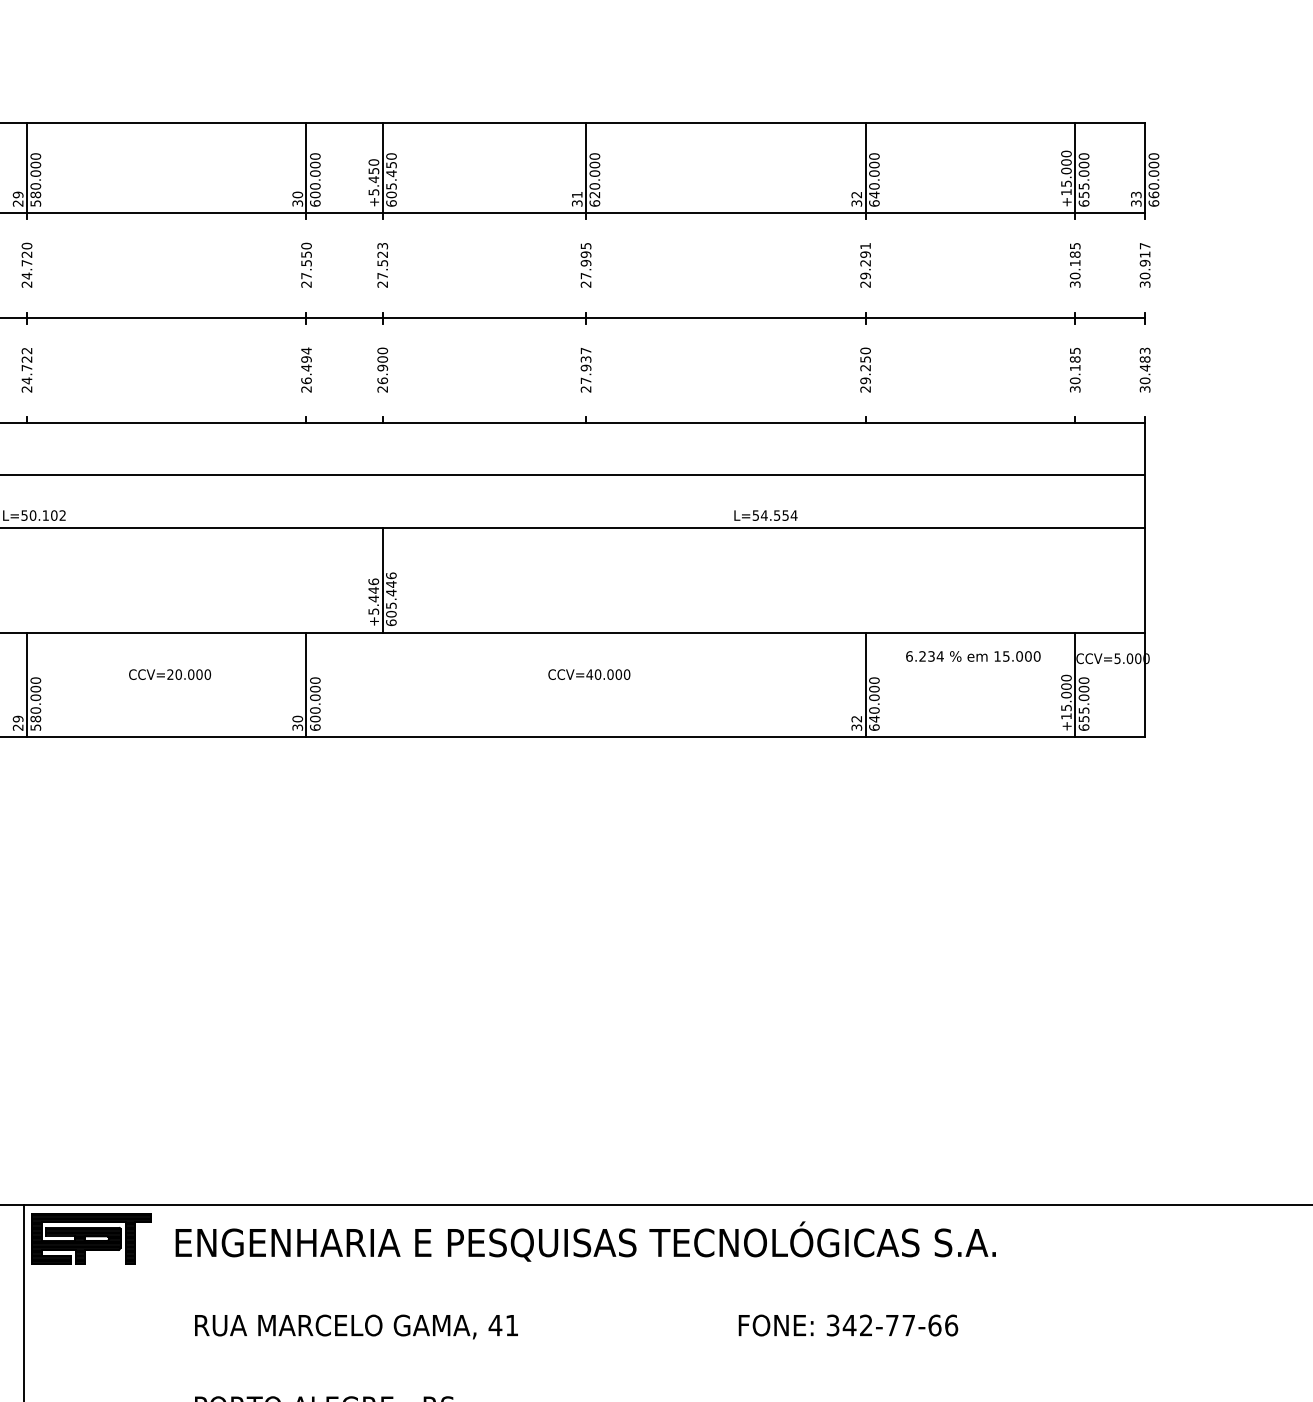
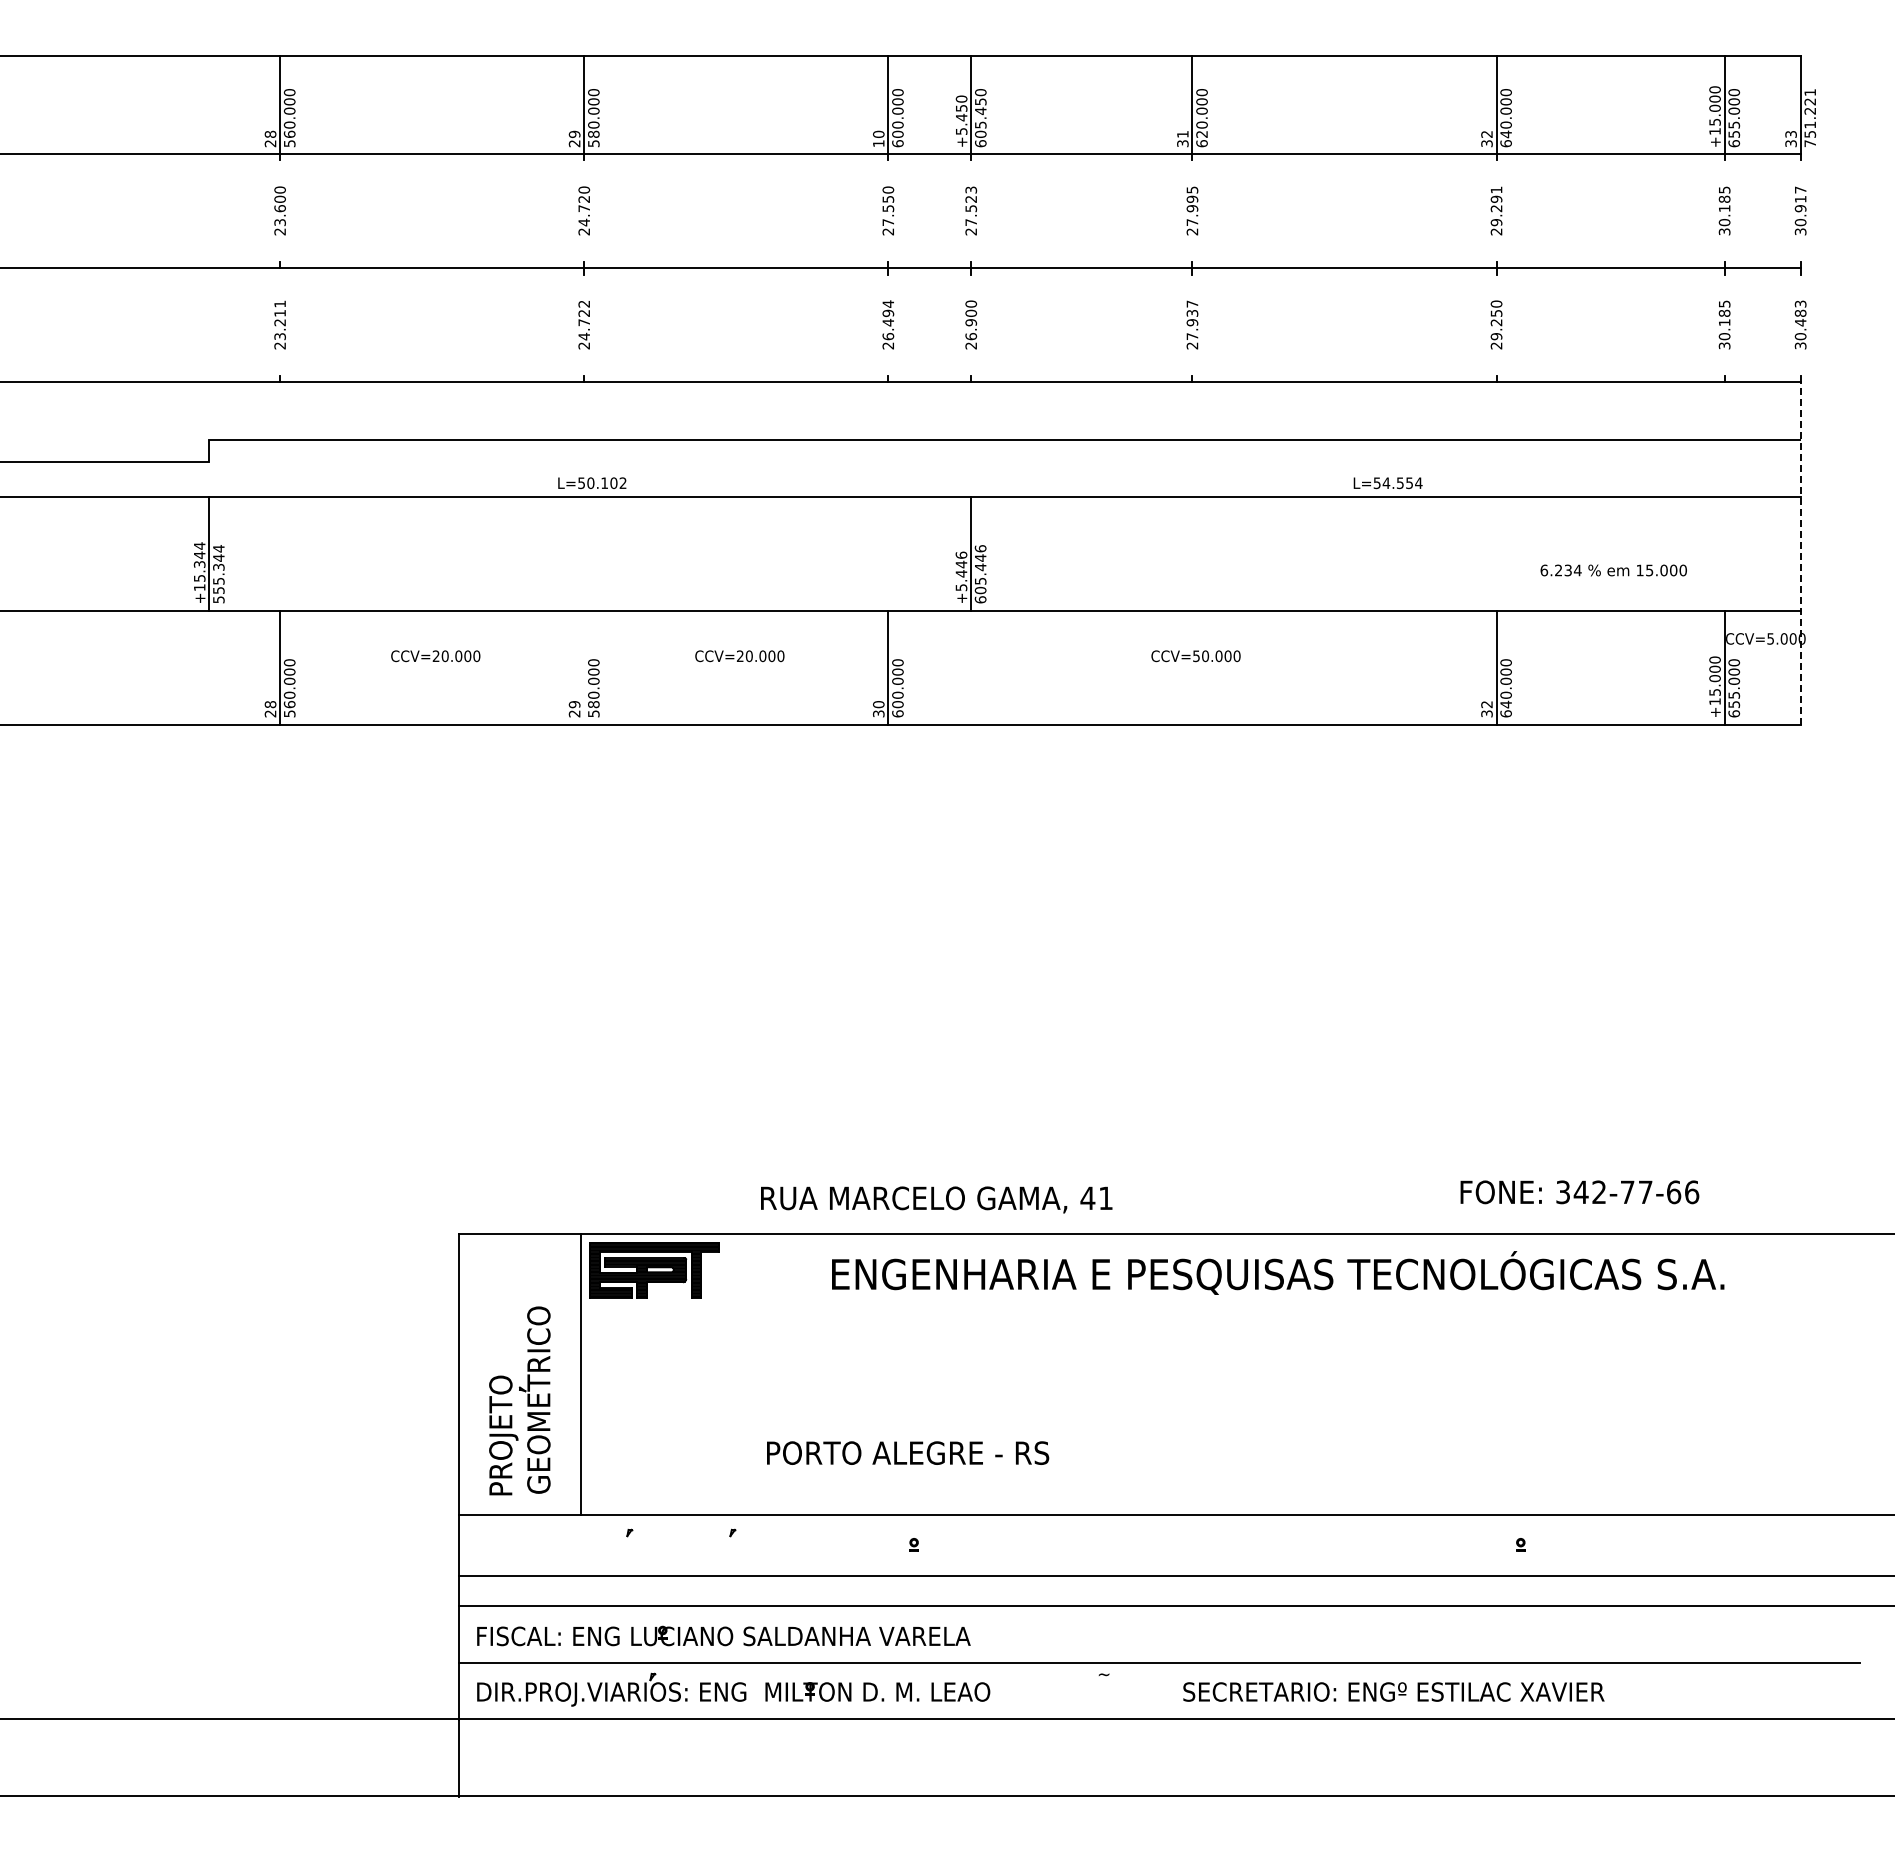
text: (1154, 180) -> (1810, 118), 660.000 -> 751.221
text: (297, 203) -> (878, 143), 30 -> 10
line: (1144, 580) -> (1800, 553), solid -> dashed
text: (973, 656) -> (1613, 570), moved
text: (589, 674) -> (1196, 656), CCV=40.000 -> CCV=50.000
line: (27, 684) -> (584, 667), removed
text: (586, 1241) -> (1278, 1272), moved
text: (848, 1325) -> (1579, 1192), moved
text: (356, 1326) -> (936, 1199), moved

